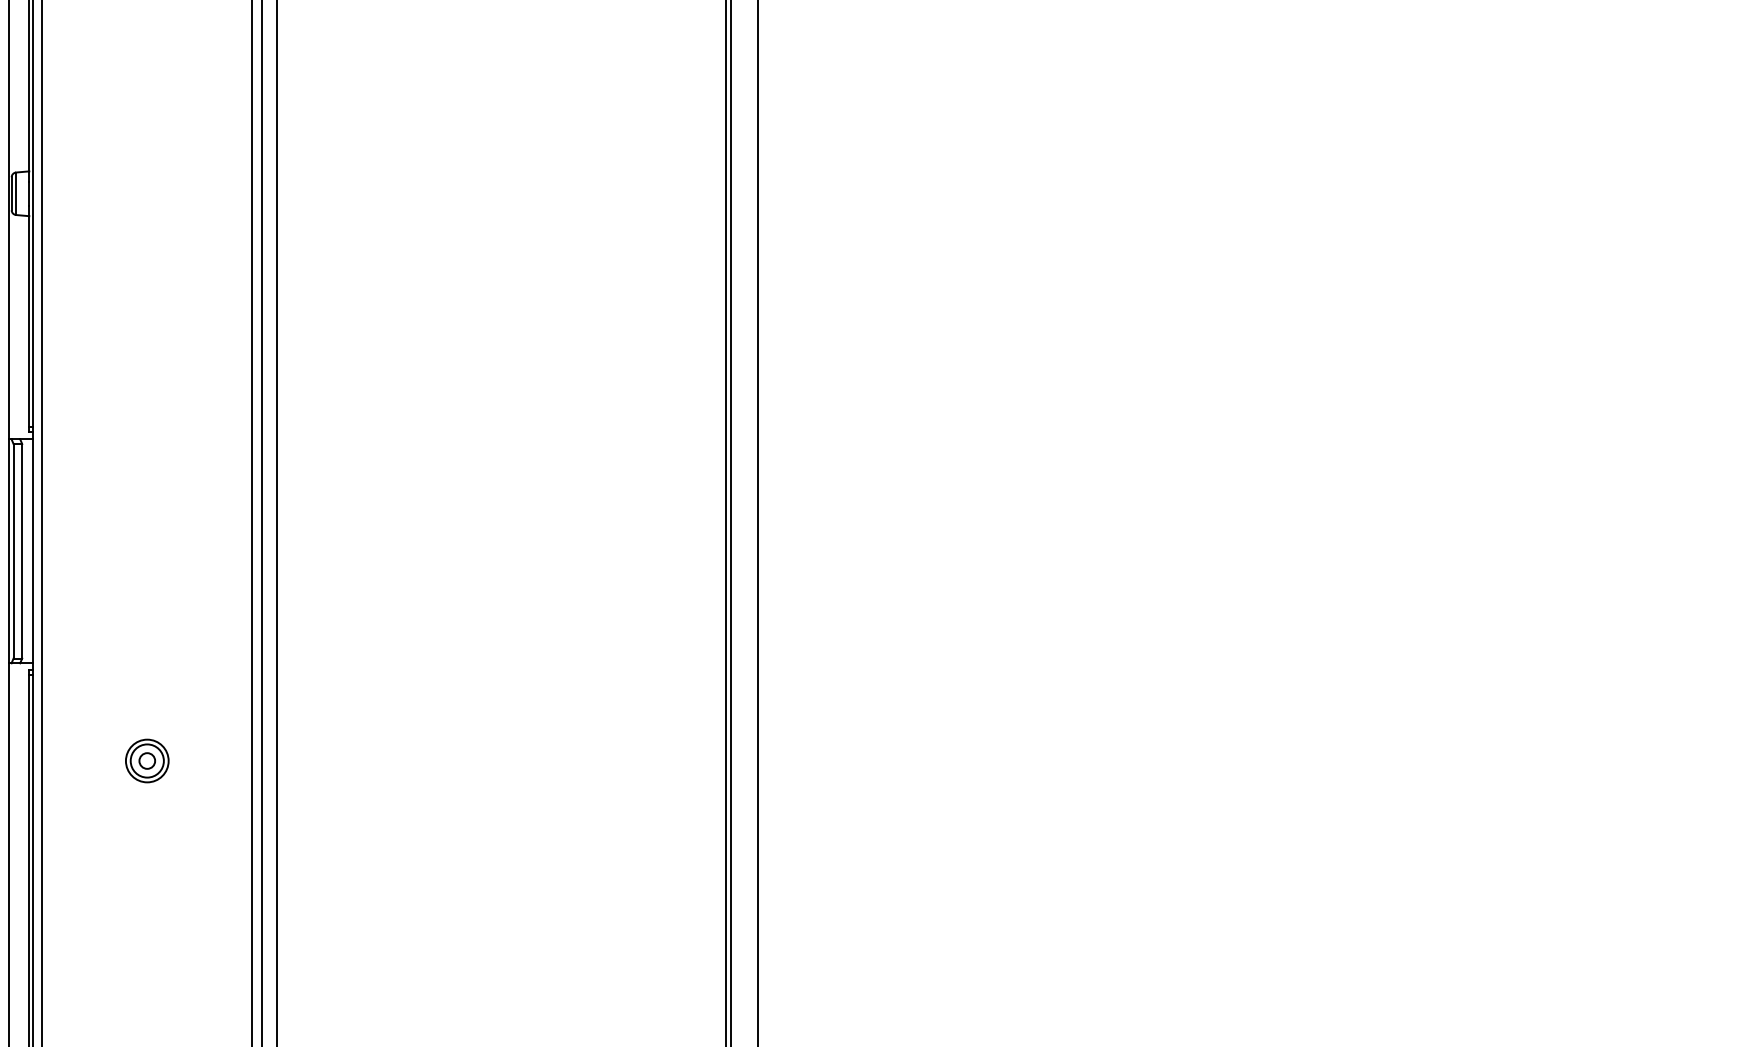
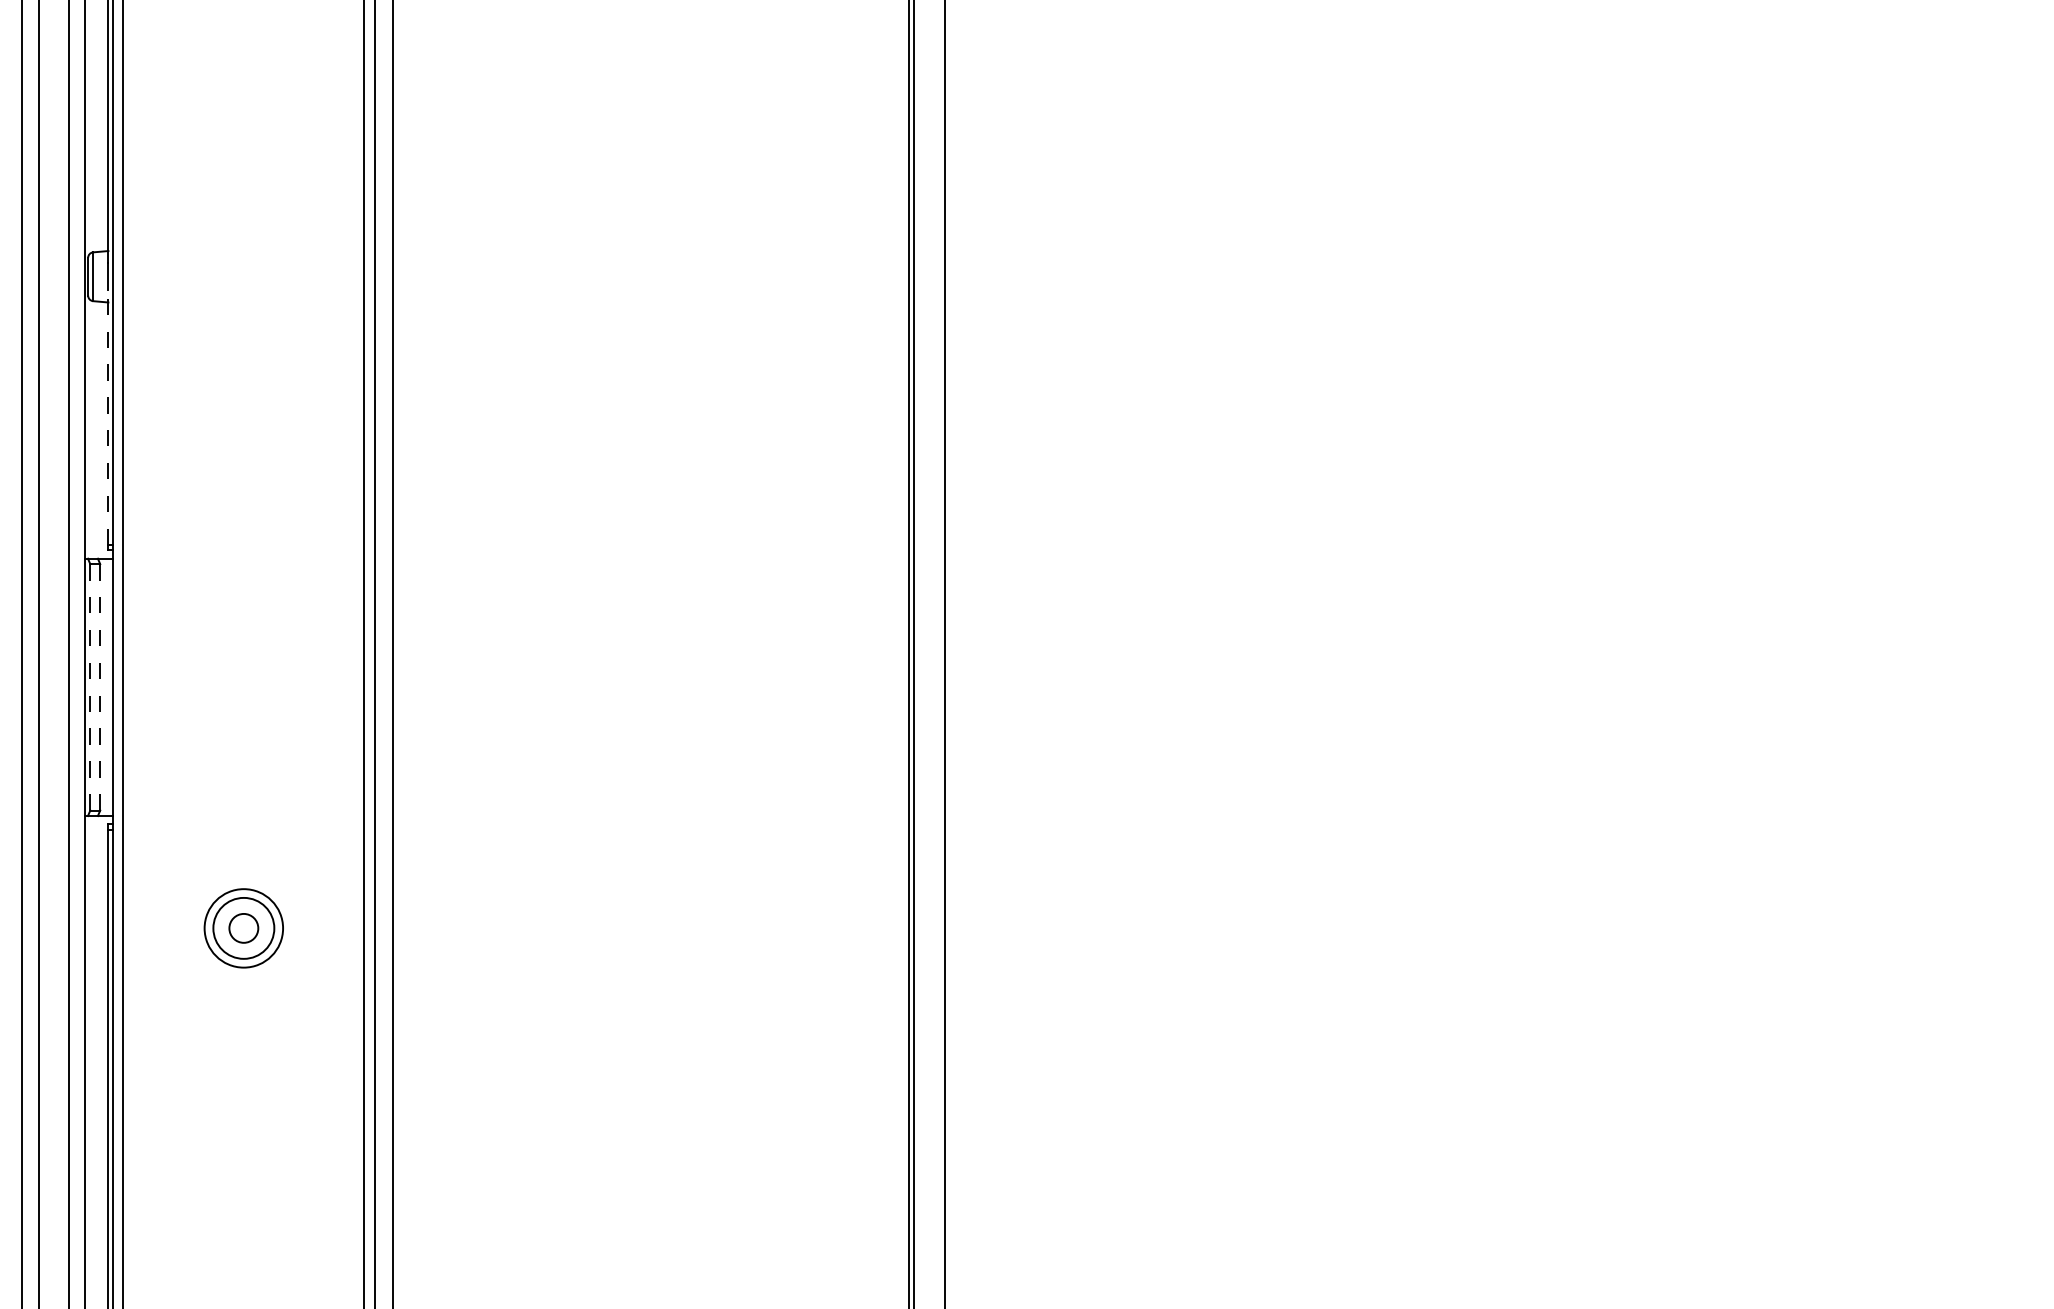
line: (29, 316) -> (108, 417), solid -> dashed
line: (13, 550) -> (90, 686), solid -> dashed
line: (22, 550) -> (100, 686), solid -> dashed
part: (146, 760) -> (243, 927), size x1.6

